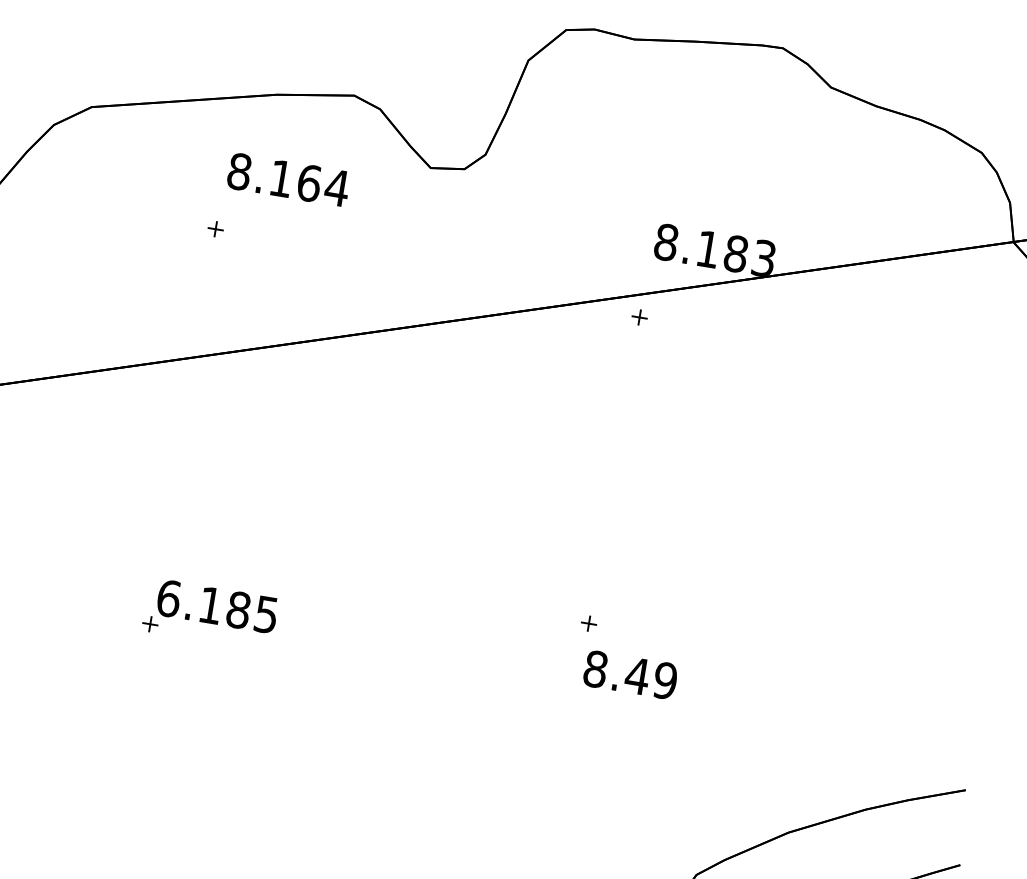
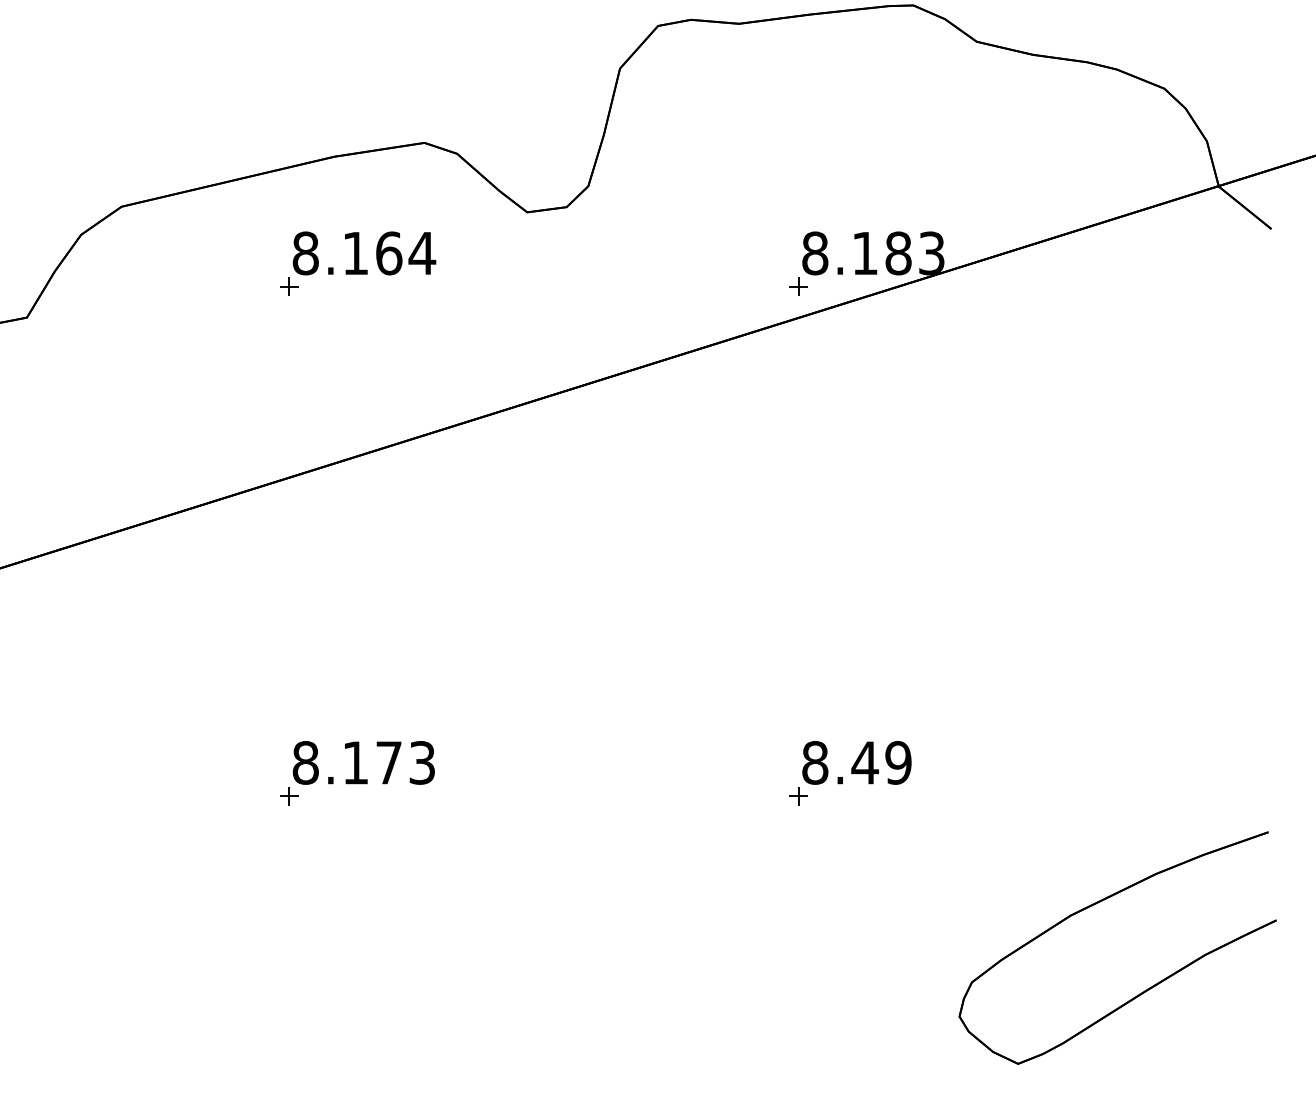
part: (216, 229) -> (289, 286), moved
part: (639, 317) -> (798, 286), moved
text: (217, 606) -> (363, 762), 6.185 -> 8.173
part: (588, 623) -> (798, 796), moved

